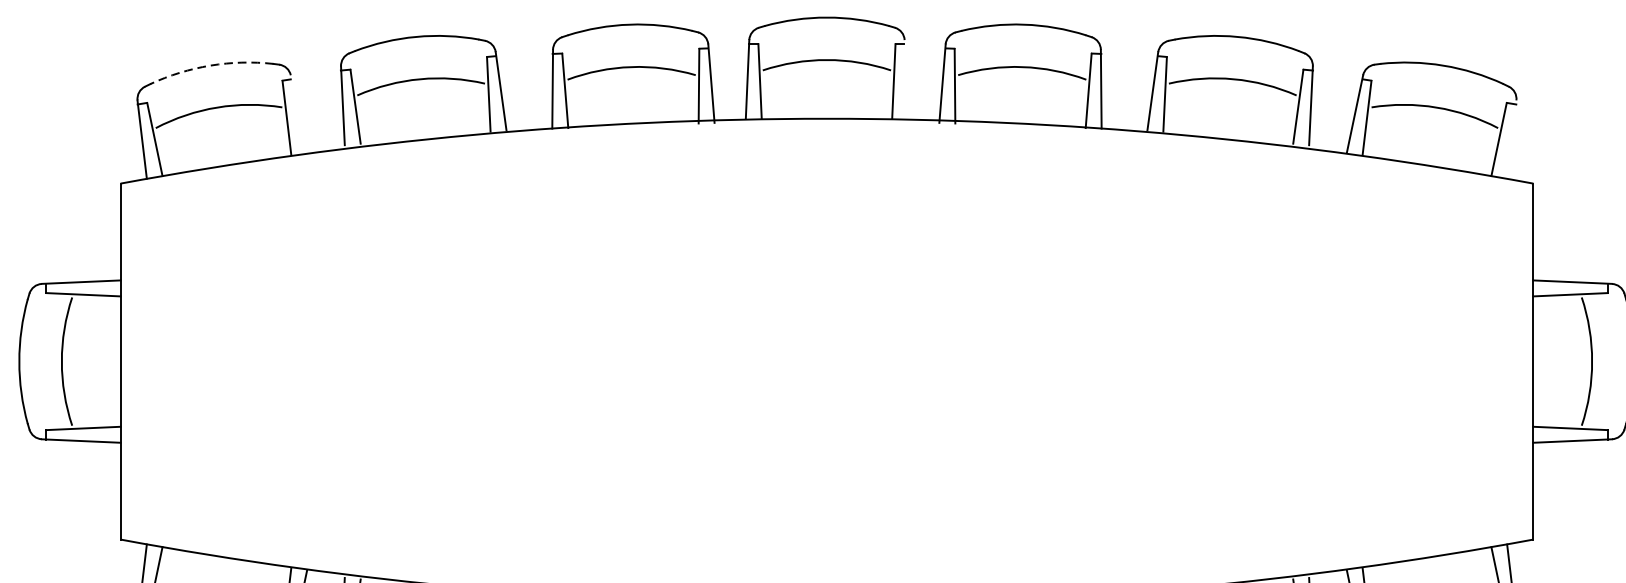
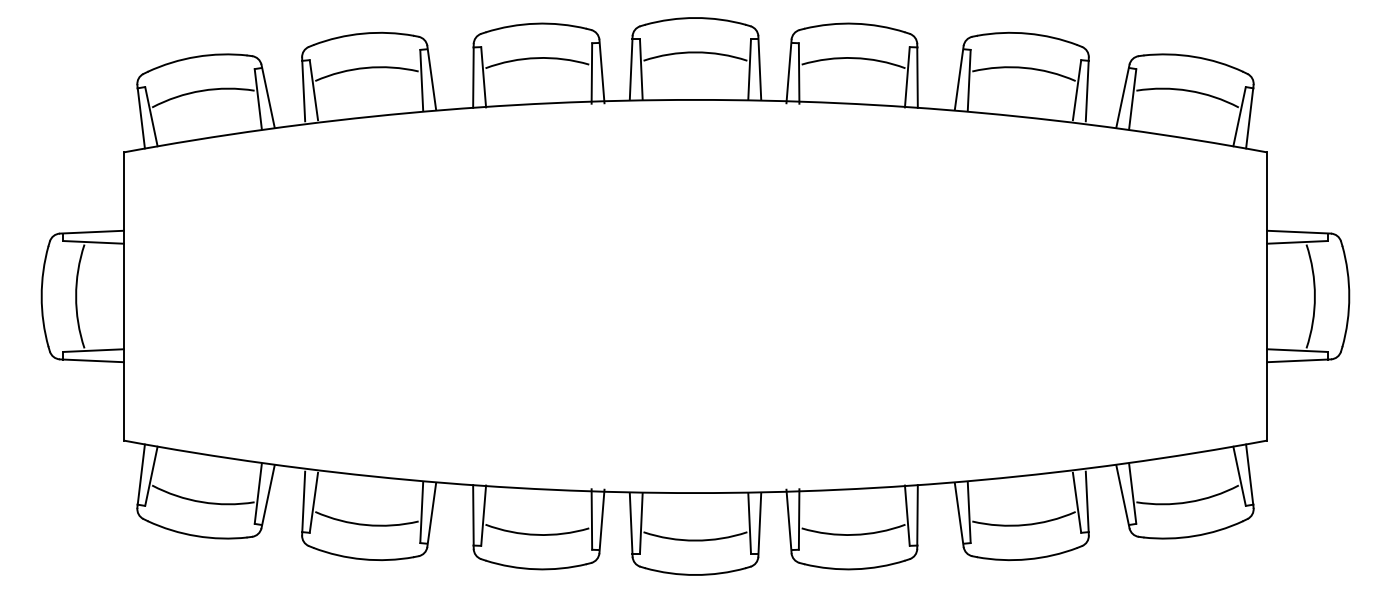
arc: (210, 65) -> (196, 56), dashed -> solid
line: (906, 78) -> (759, 67), added
line: (298, 113) -> (267, 95), added
line: (1511, 139) -> (1249, 116), added

